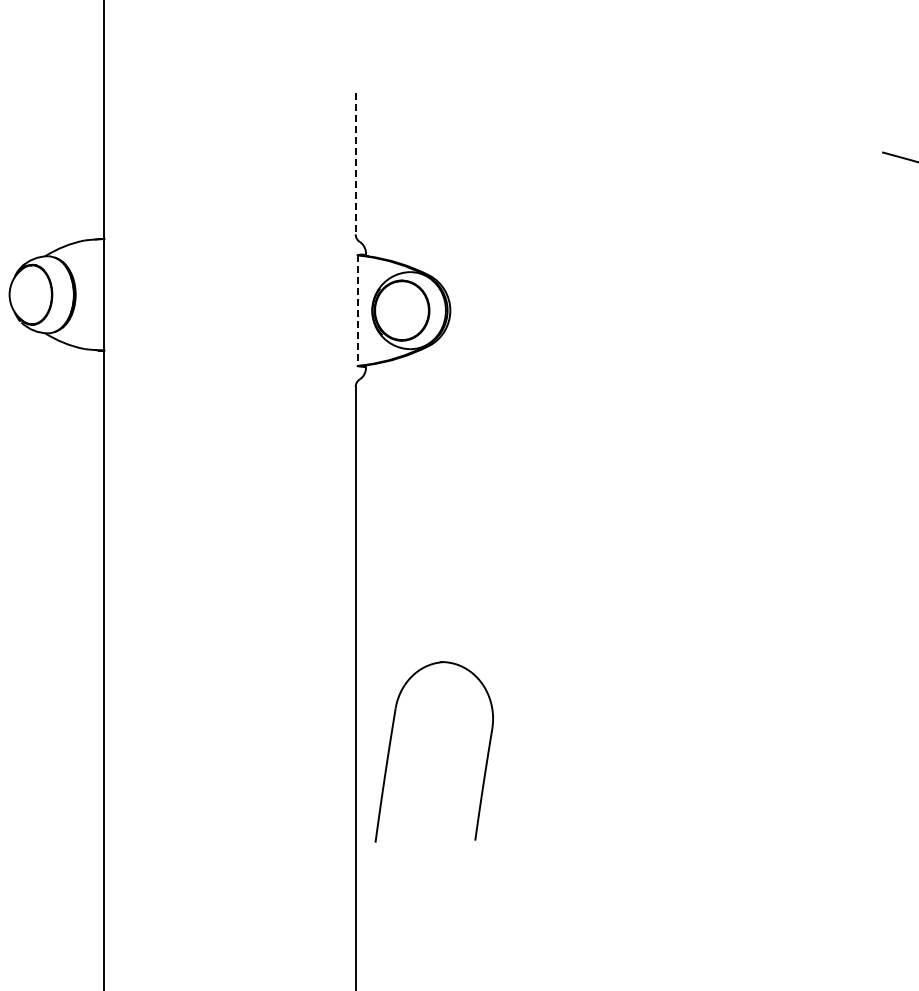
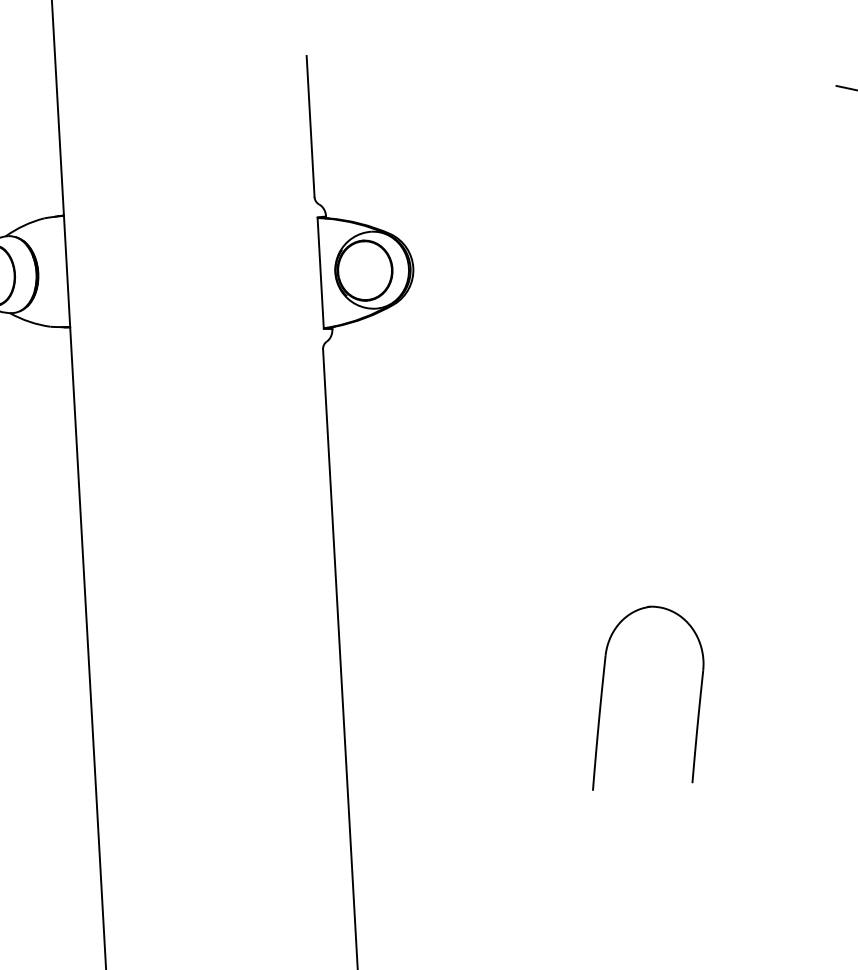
line: (355, 163) -> (310, 126), dashed -> solid
line: (357, 310) -> (320, 273), dashed -> solid
part: (391, 742) -> (603, 689), moved

